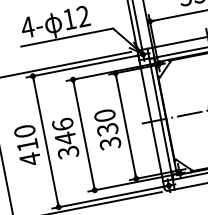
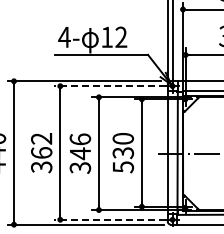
line: (81, 67) -> (109, 86), solid -> dashed
text: (109, 143) -> (122, 166), 330 -> 530
text: (27, 145) -> (41, 153), 410 -> 362
line: (106, 197) -> (109, 219), solid -> dashed

